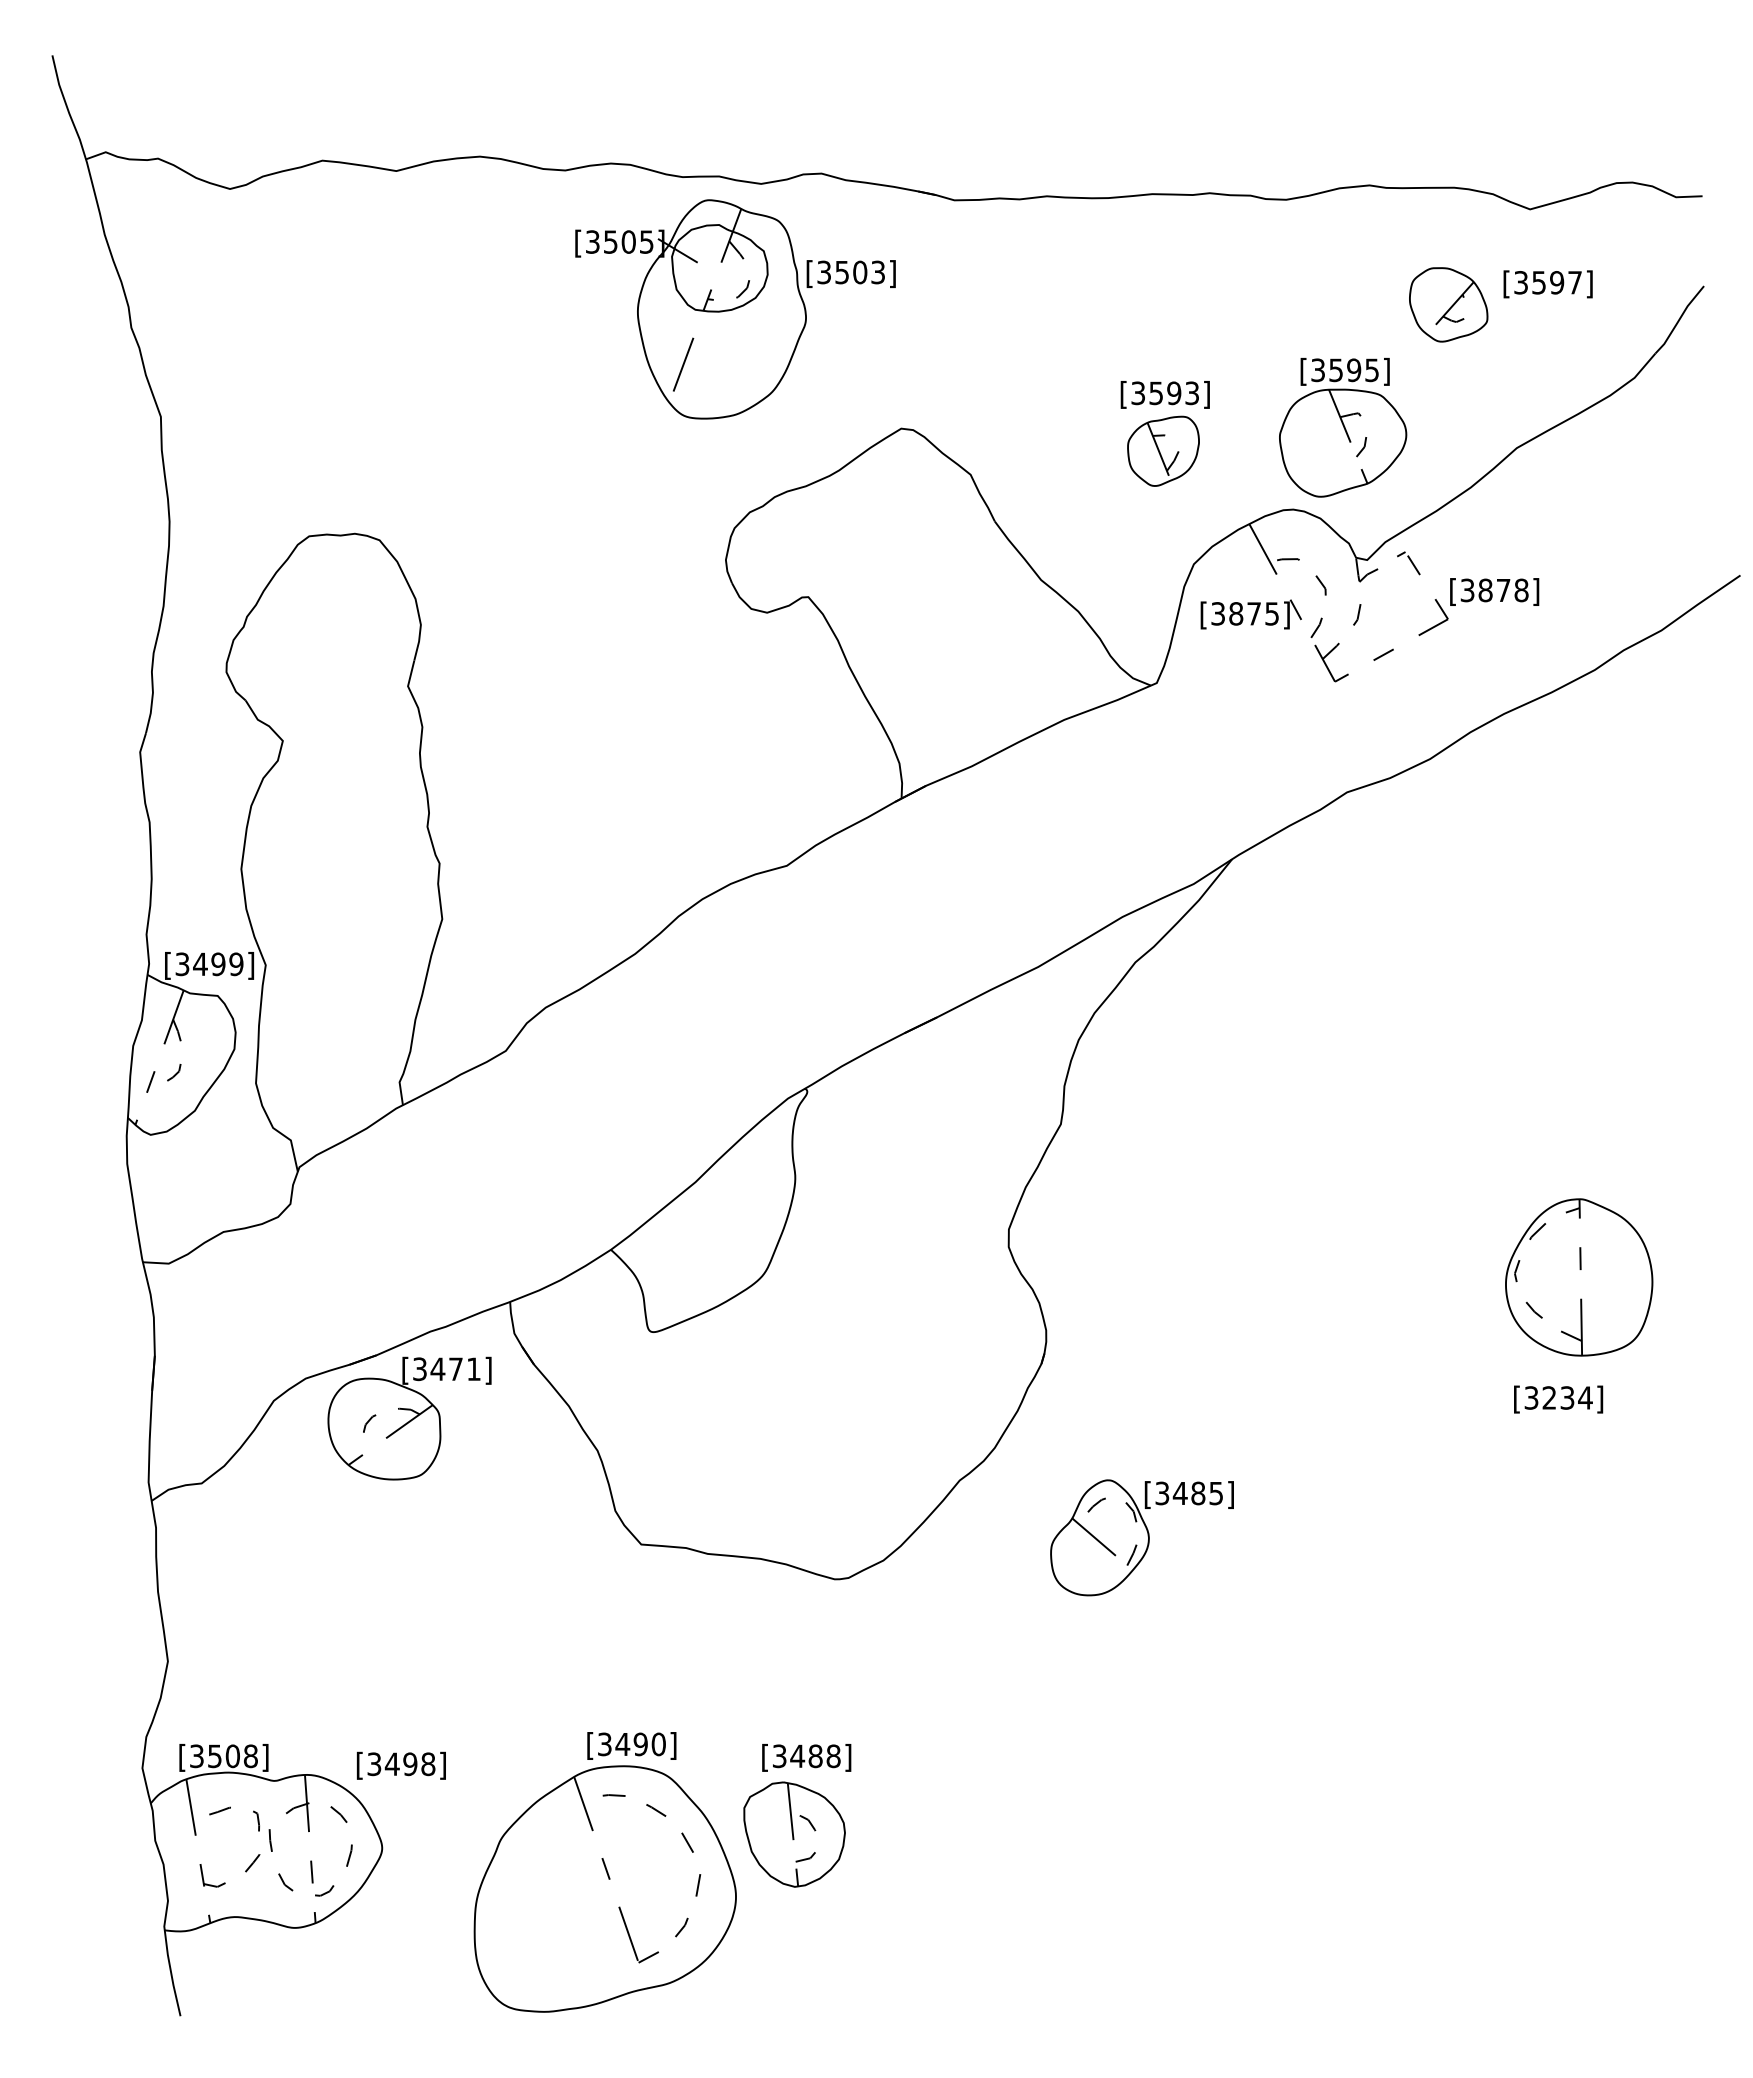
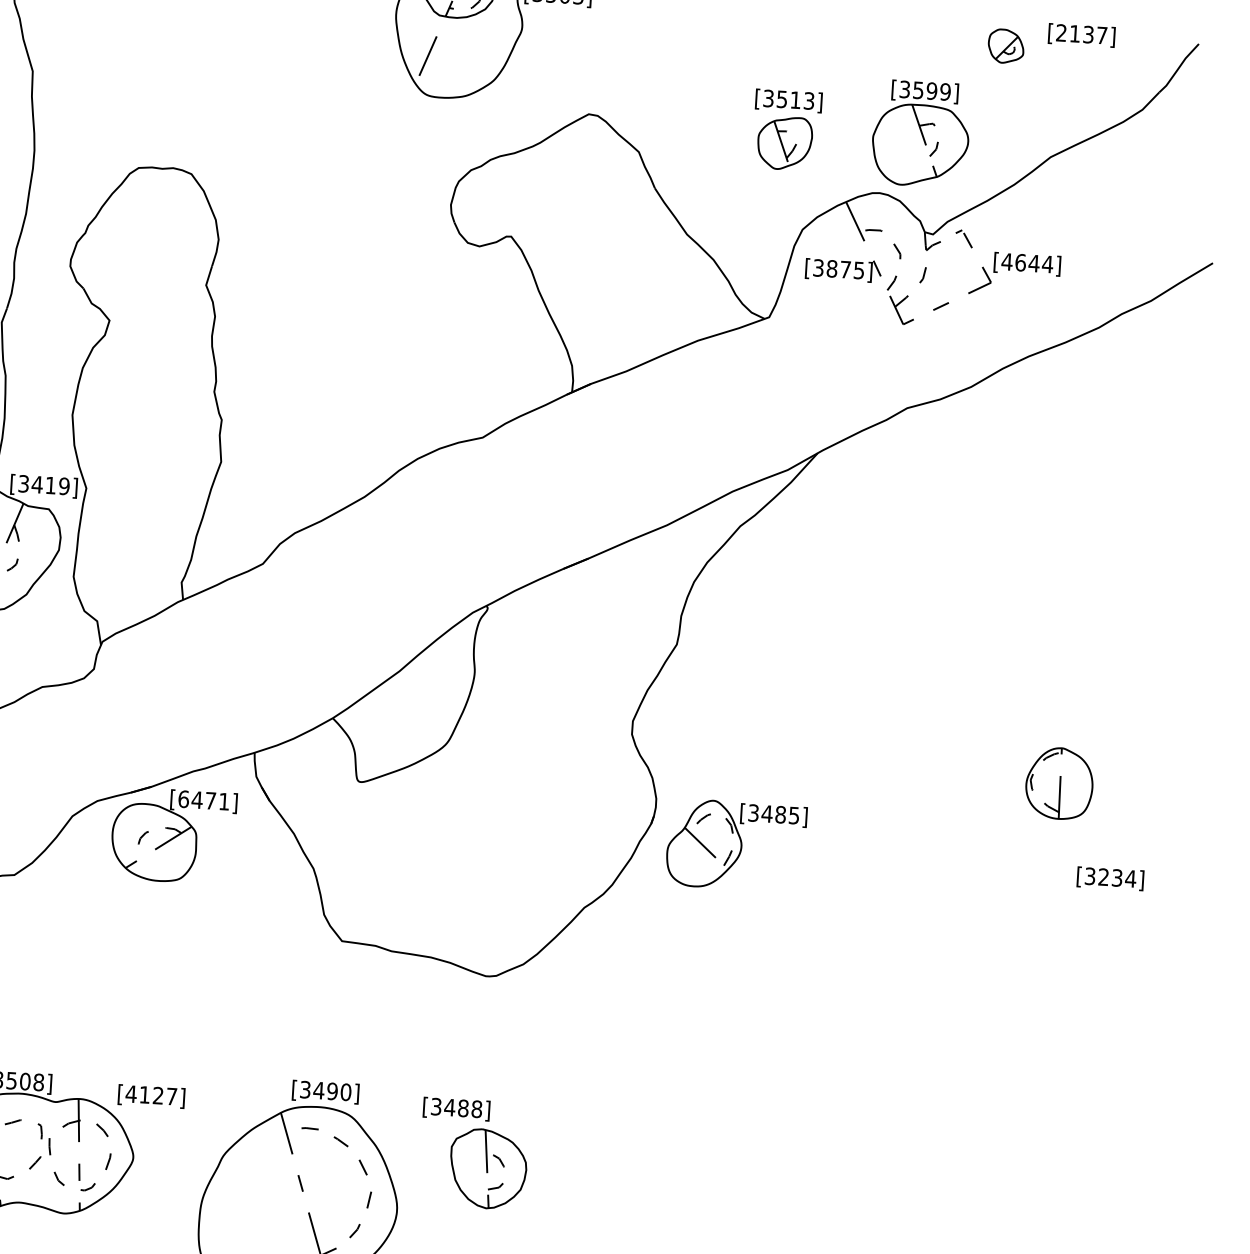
text: (1539, 282) -> (1075, 33), [3597] -> [2137]
part: (1448, 304) -> (1005, 46), size x0.6
text: (1372, 369) -> (945, 91), [3595] -> [3599]
text: (1174, 393) -> (795, 100), [3593] -> [3513]
text: (1494, 590) -> (1027, 263), [3878] -> [4644]
text: (218, 964) -> (50, 485), [3499] -> [3419]
part: (1579, 1277) -> (1059, 783), size x0.6
text: (420, 1369) -> (184, 799), [3471] -> [6471]
text: (1558, 1399) -> (1110, 878), moved
part: (1141, 1537) -> (735, 845), moved
text: (400, 1764) -> (150, 1095), [3498] -> [4127]
part: (794, 1834) -> (488, 1168), moved

